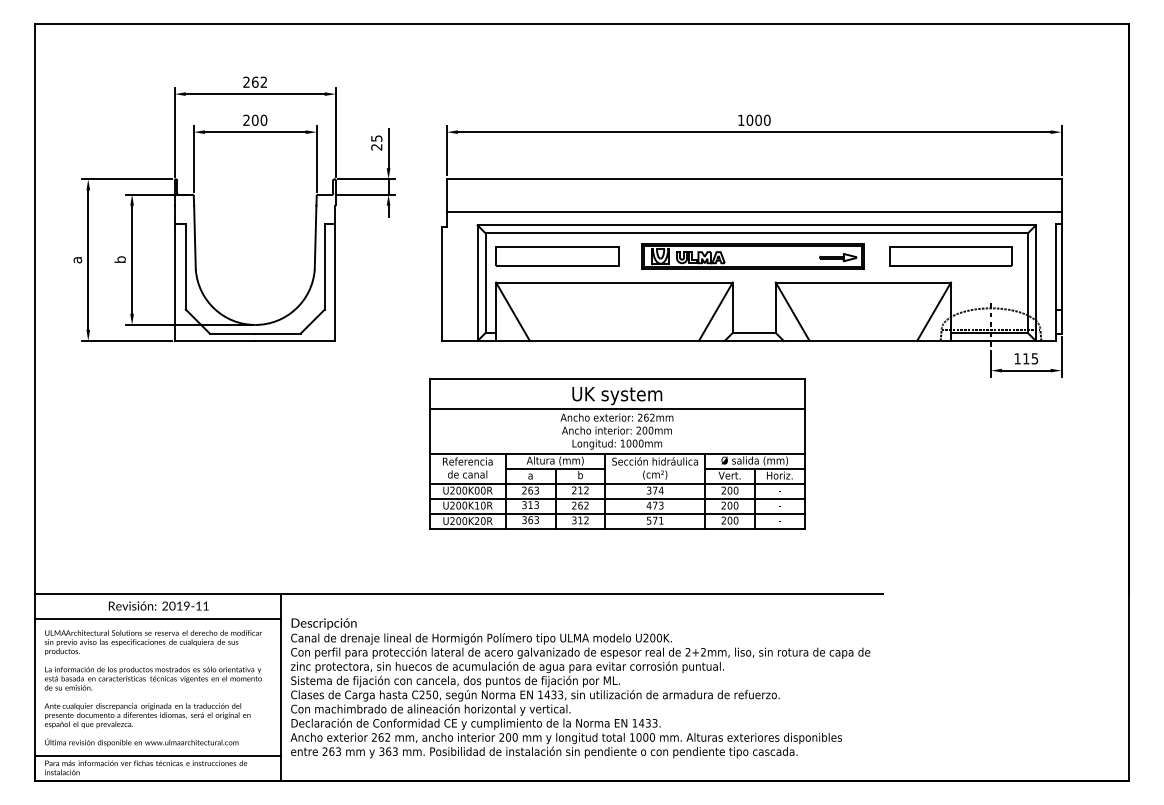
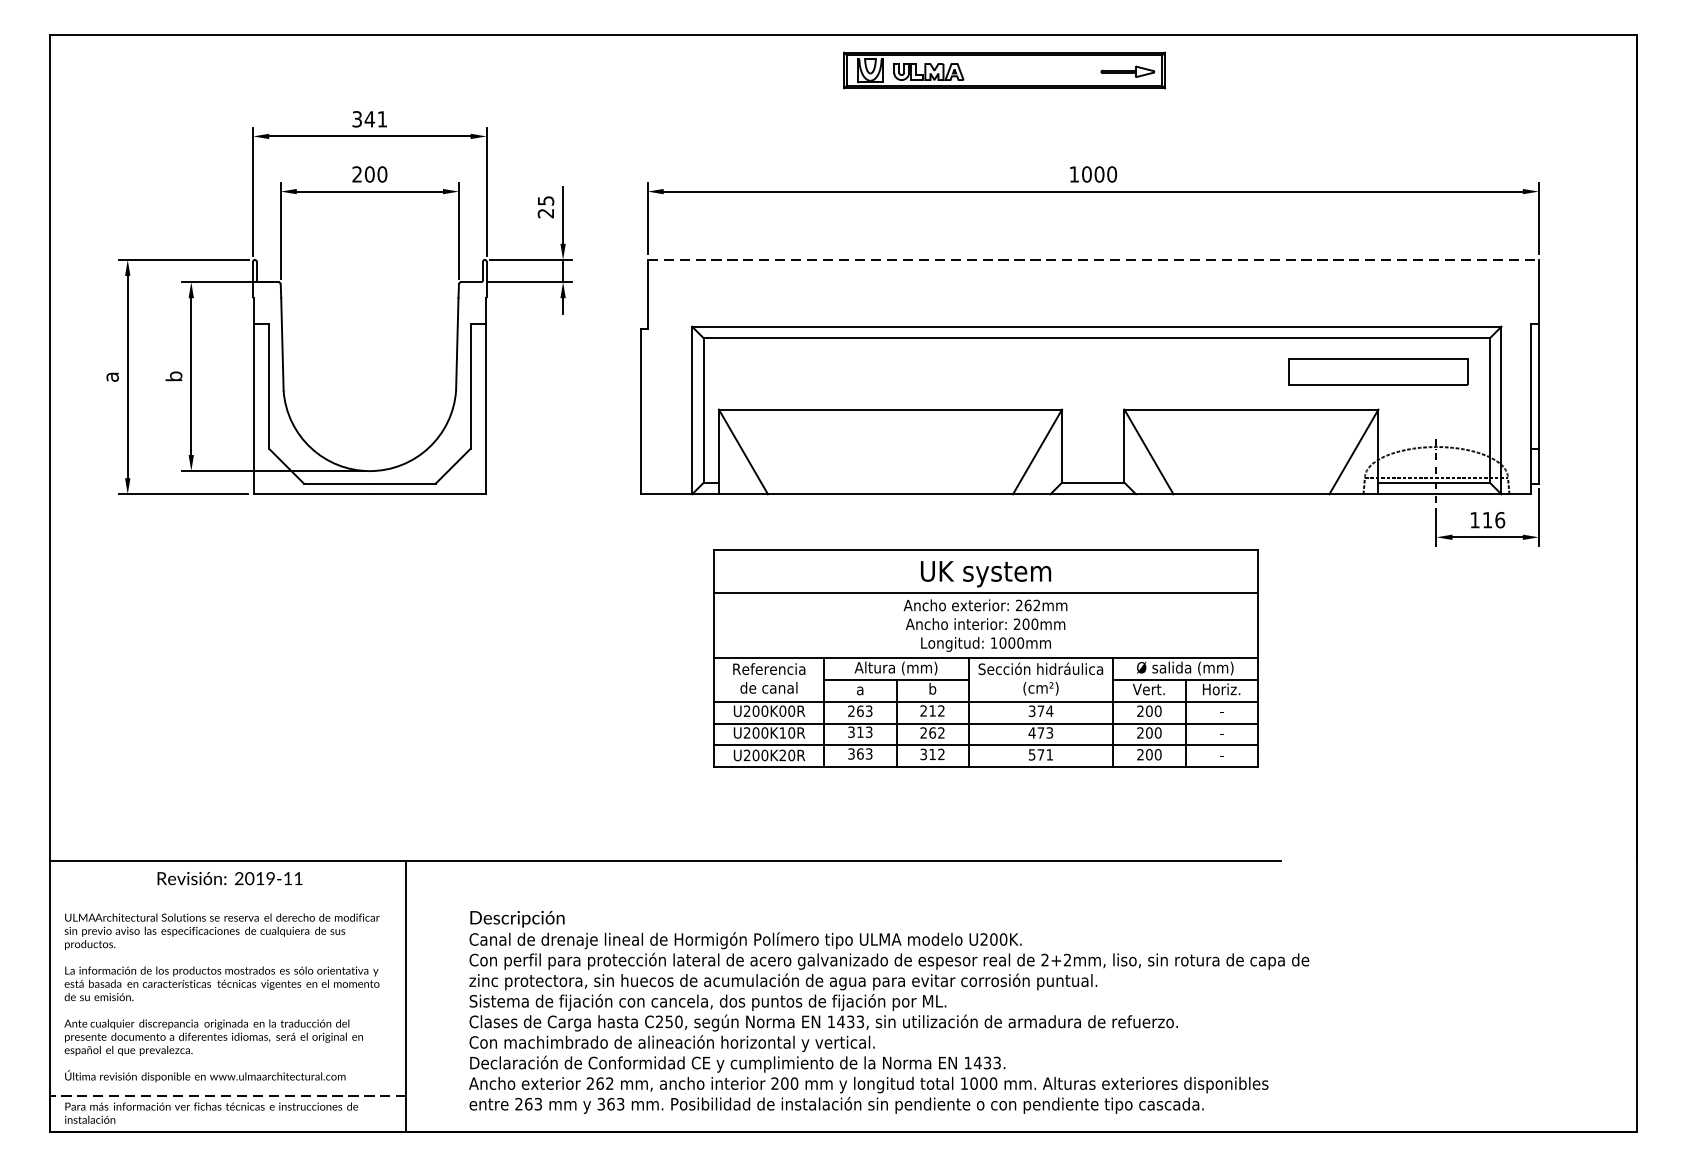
text: (254, 81) -> (368, 118), 262 -> 341
line: (754, 179) -> (1093, 260), solid -> dashed
line: (753, 211) -> (1092, 306), removed
part: (557, 256) -> (807, 371), removed
part: (752, 256) -> (1003, 70), moved
text: (1034, 358) -> (1499, 519), 115 -> 116
part: (617, 453) -> (986, 657), moved
line: (157, 618) -> (228, 896), removed
text: (580, 688) -> (889, 1012), moved
line: (157, 755) -> (228, 1095), solid -> dashed

